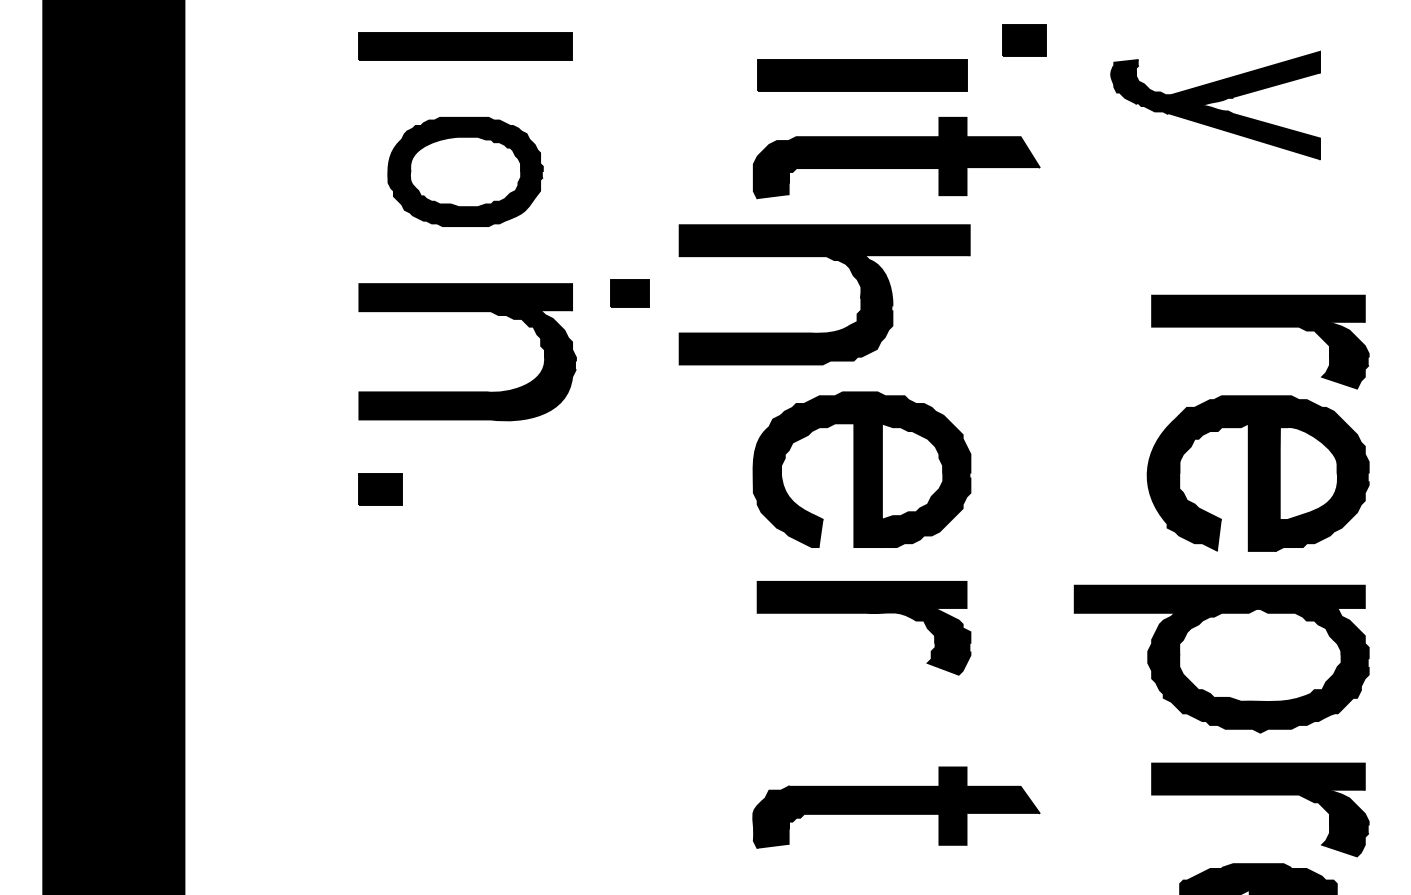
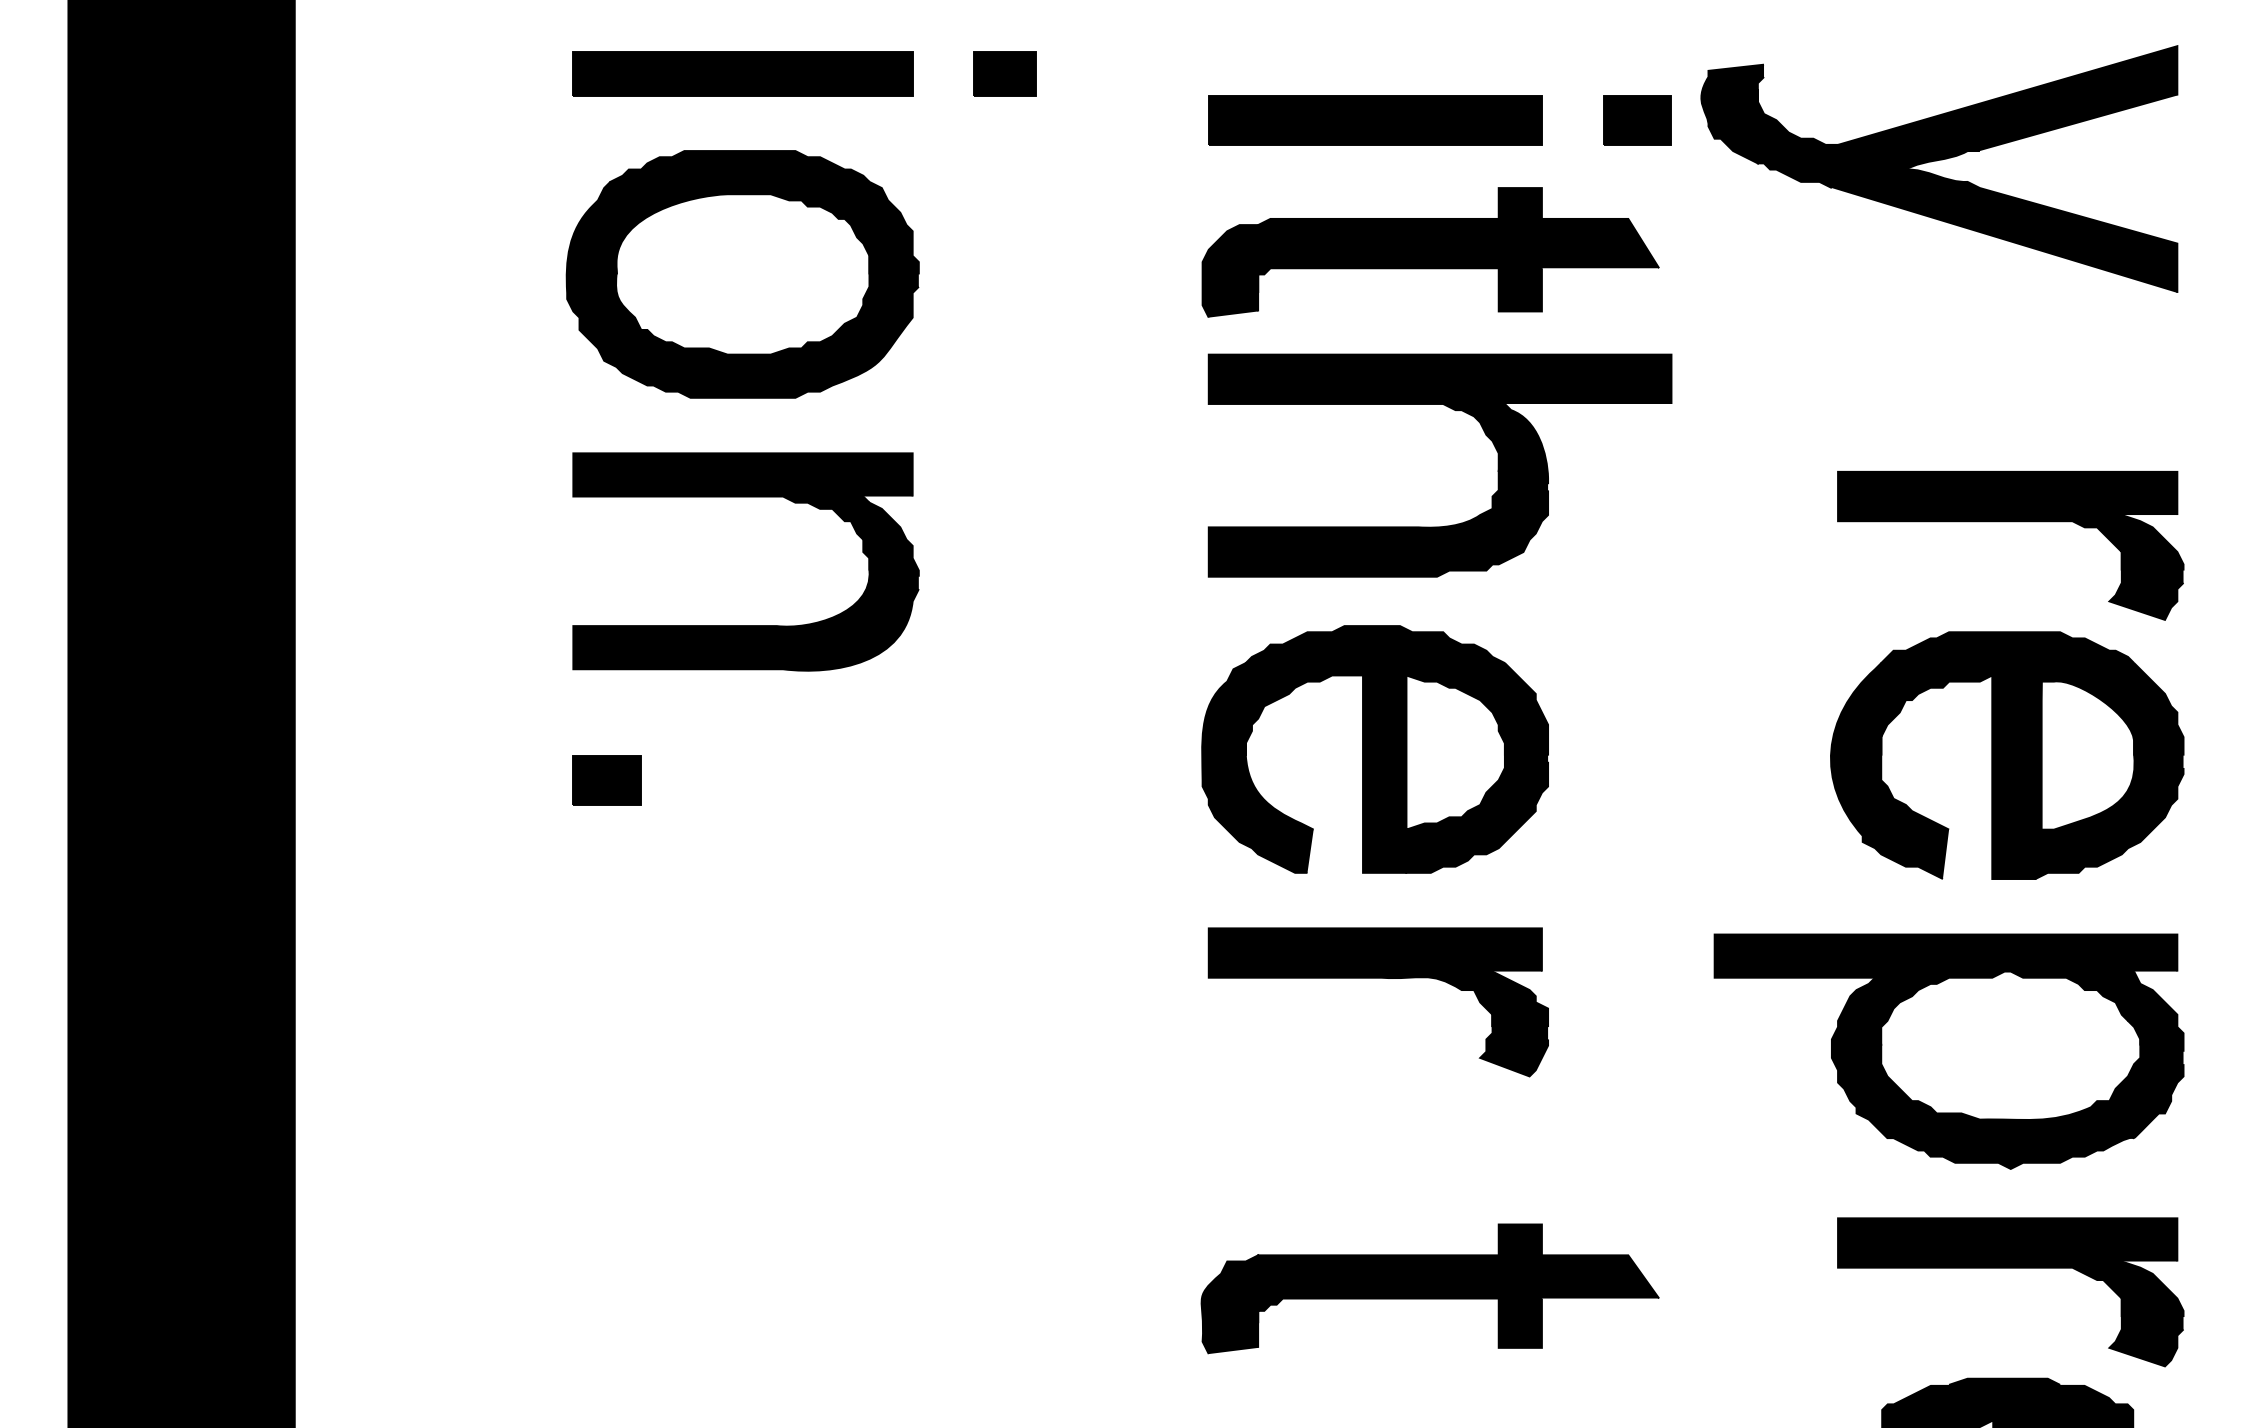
part: (1024, 40) -> (1637, 120), moved
part: (1215, 105) -> (1939, 168), size x1.43
part: (465, 171) -> (742, 273), size x1.43
part: (852, 275) -> (1484, 434), moved
part: (629, 293) -> (1004, 74), moved

